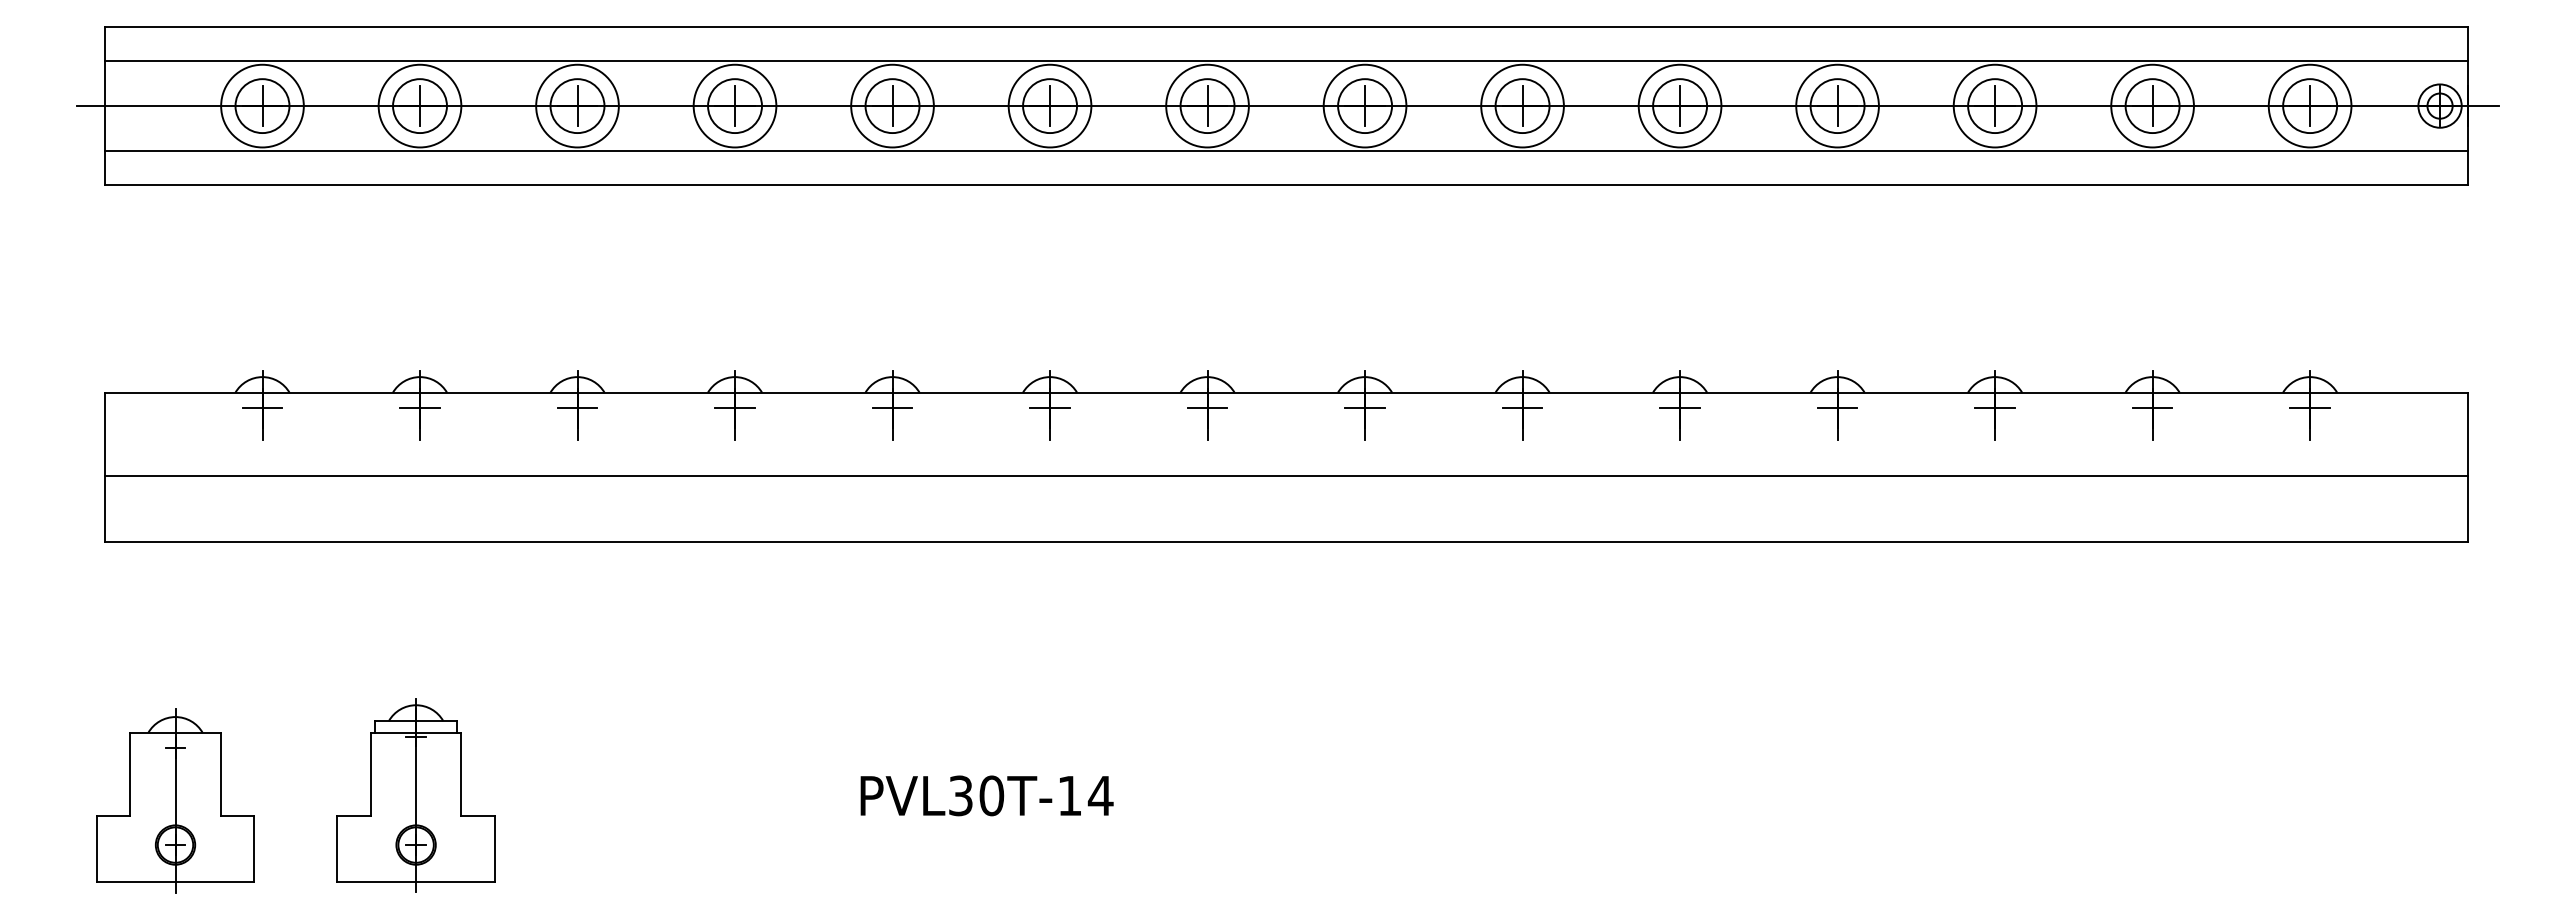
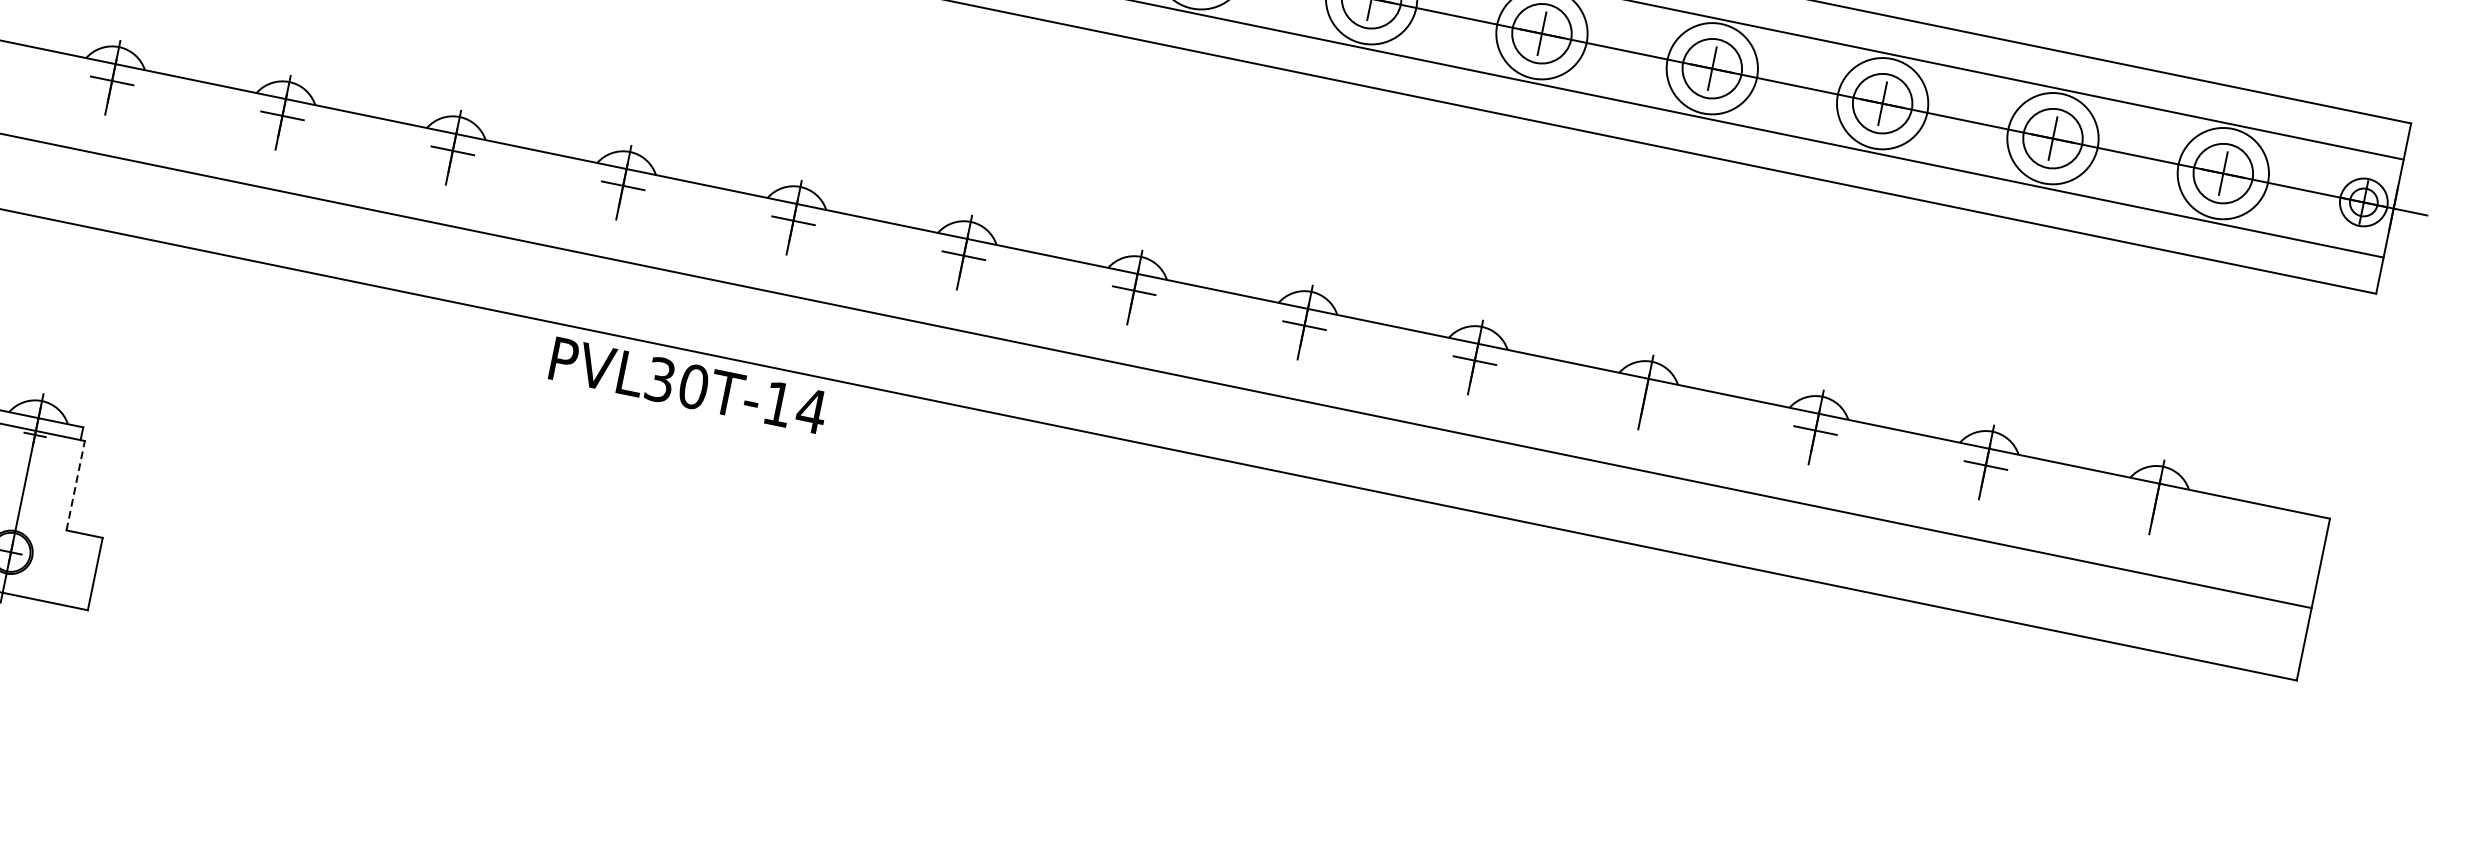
line: (1837, 408) -> (1645, 395), removed
line: (2309, 408) -> (2155, 500), removed
line: (461, 773) -> (75, 484), solid -> dashed
text: (986, 795) -> (688, 385), moved

